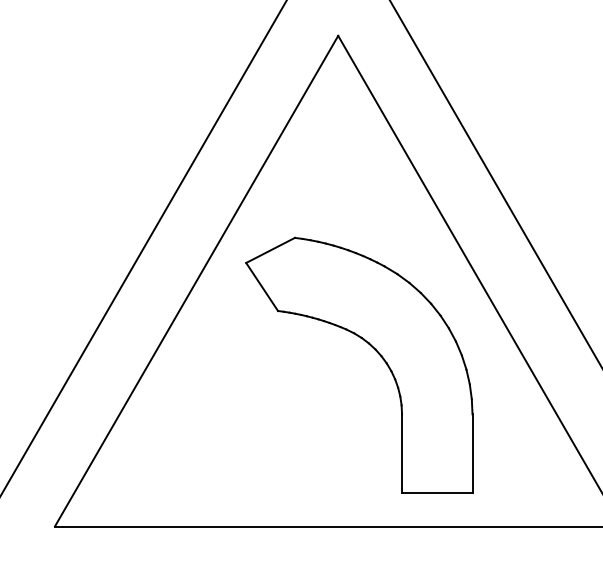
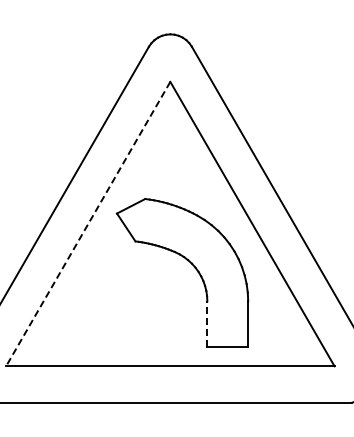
line: (195, 281) -> (87, 224), solid -> dashed
line: (402, 452) -> (207, 323), solid -> dashed

